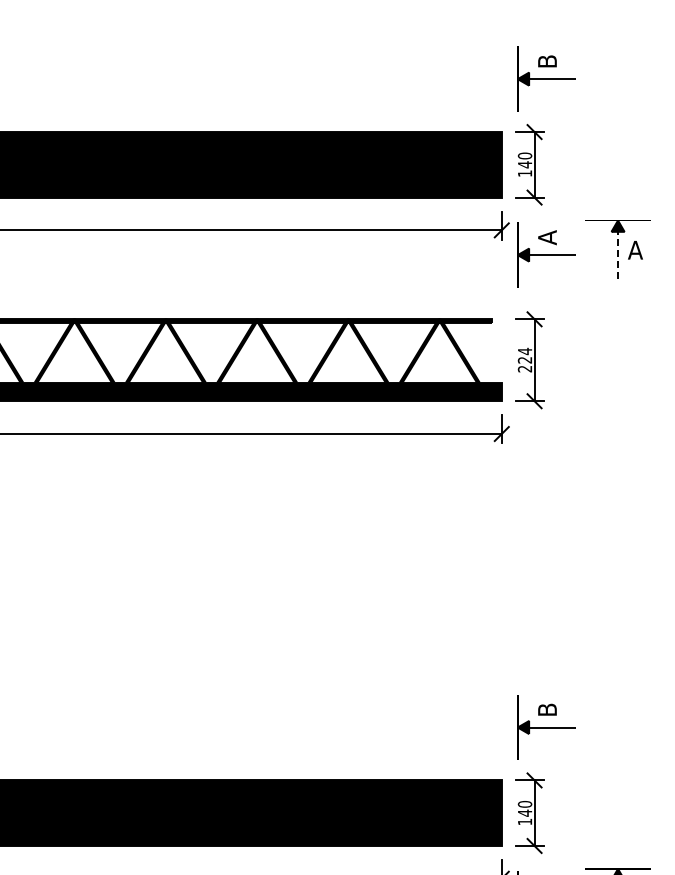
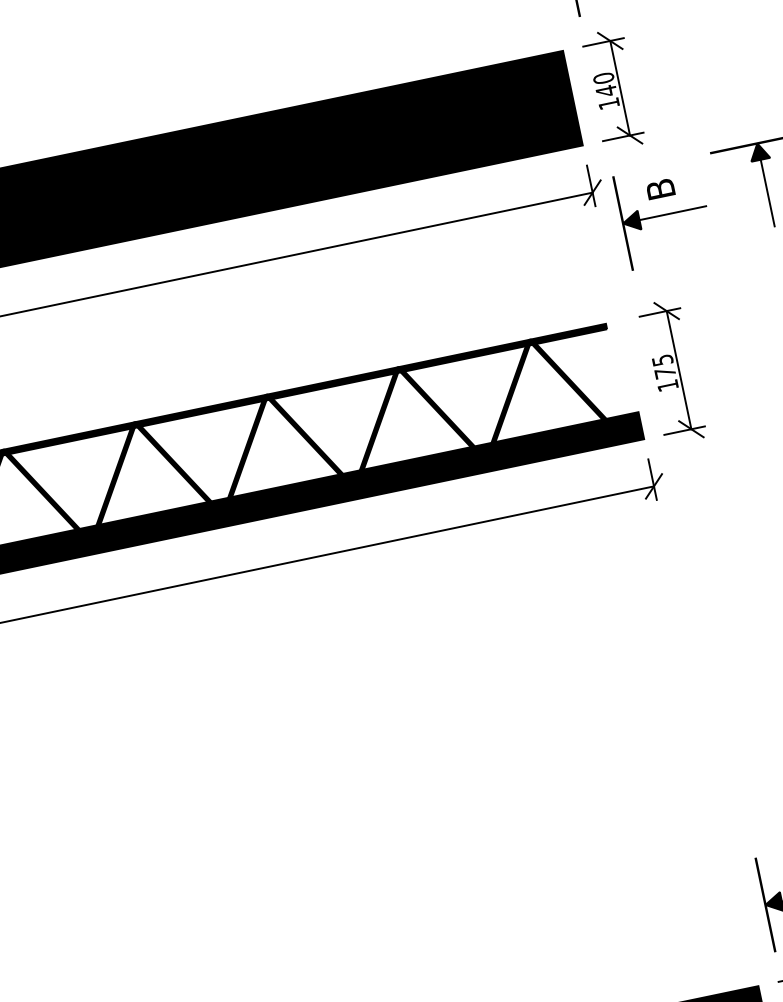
text: (547, 237) -> (660, 189), A -> B
line: (618, 254) -> (768, 192), dashed -> solid
text: (524, 359) -> (664, 372), 224 -> 175

